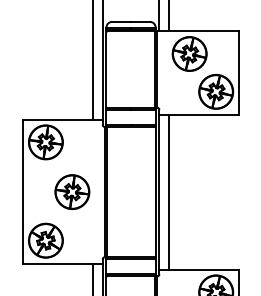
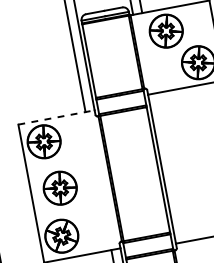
line: (62, 120) -> (56, 117), solid -> dashed
line: (168, 191) -> (170, 166), removed
part: (72, 192) -> (60, 188), moved

